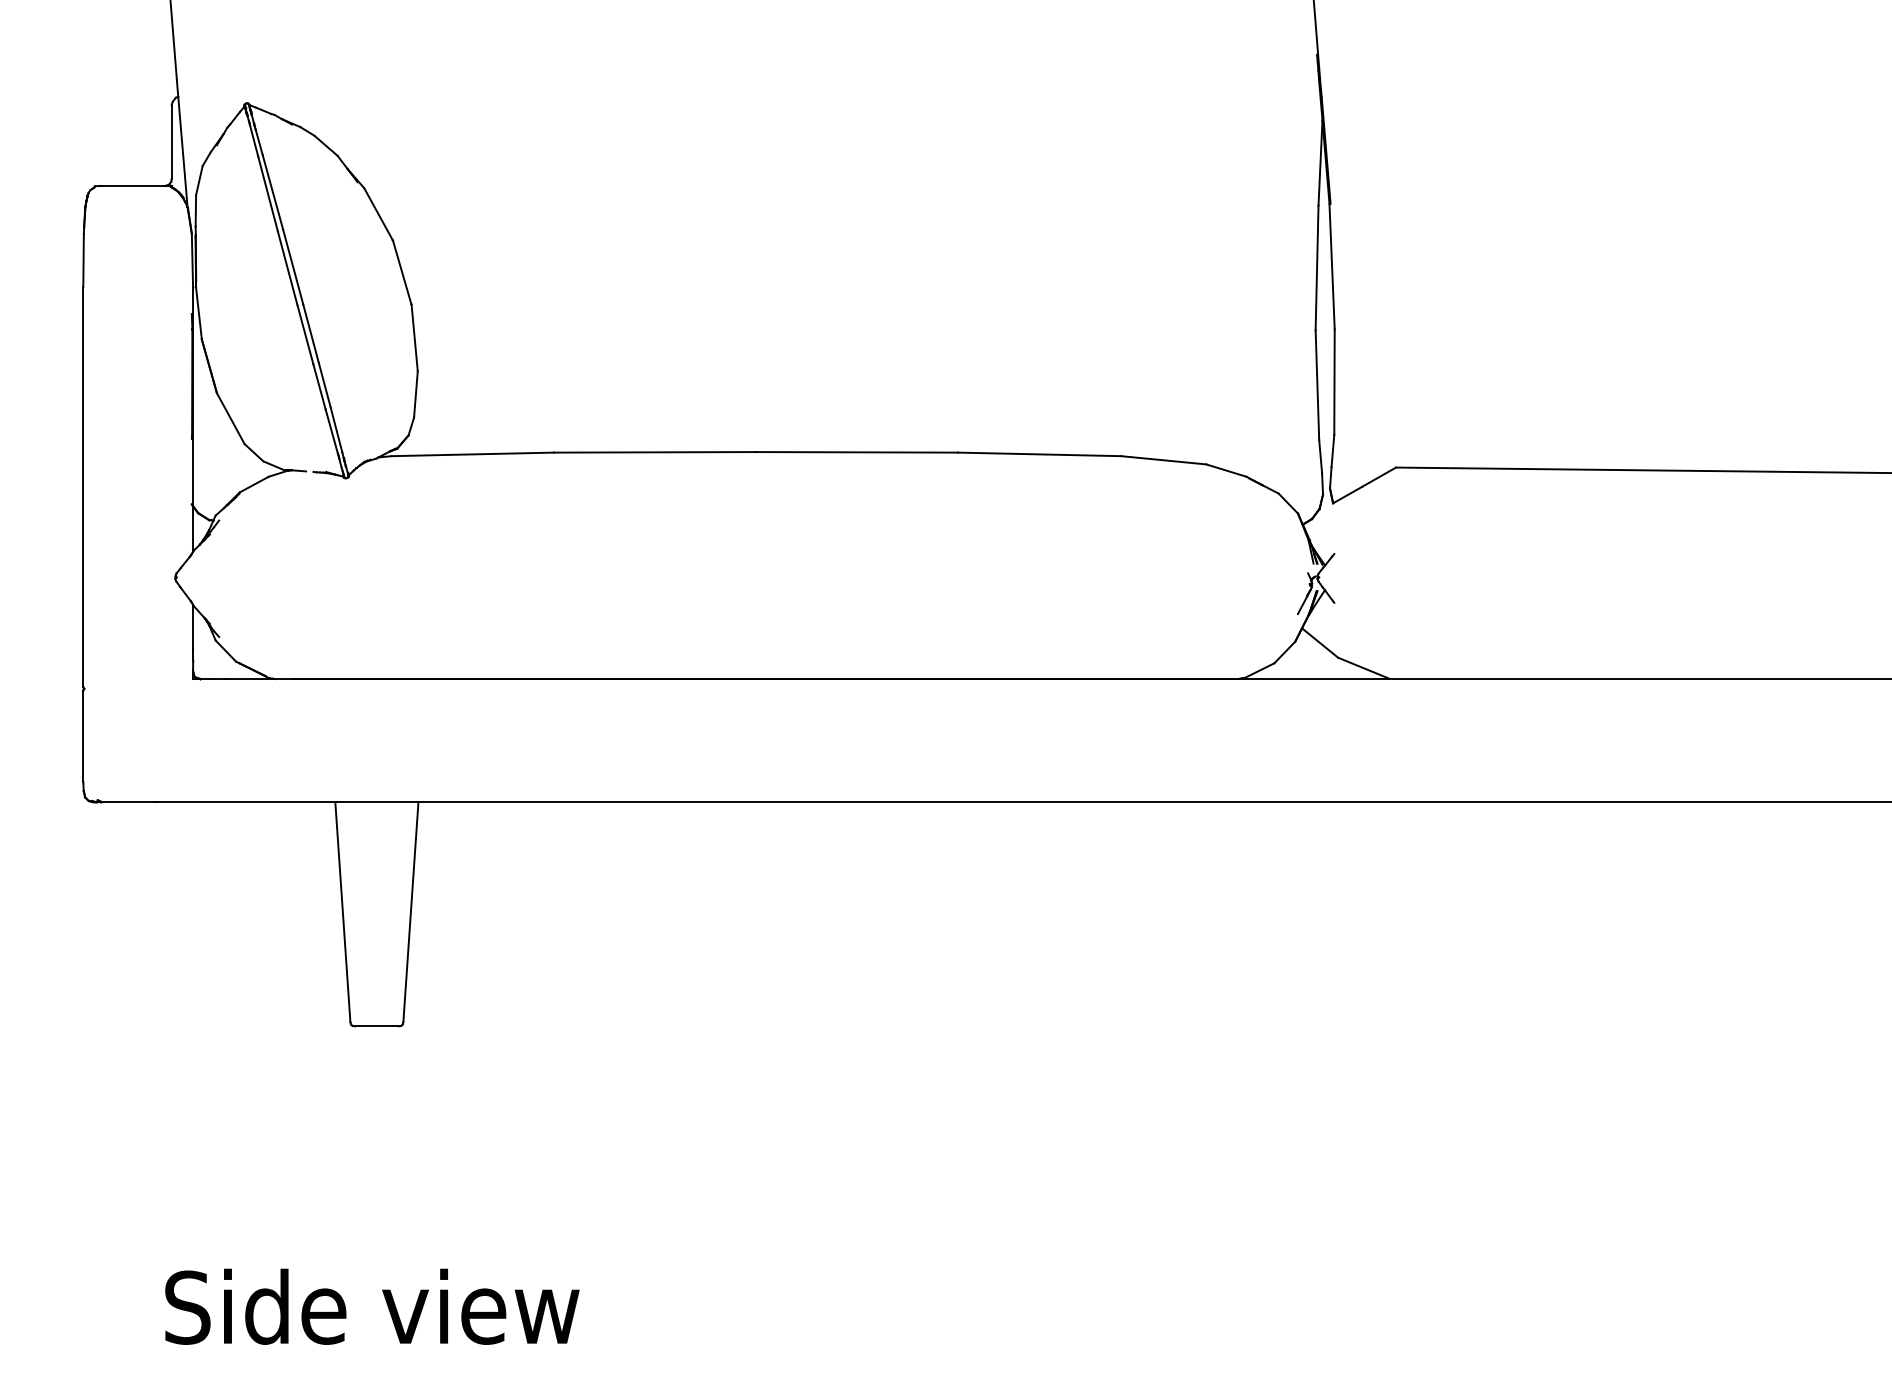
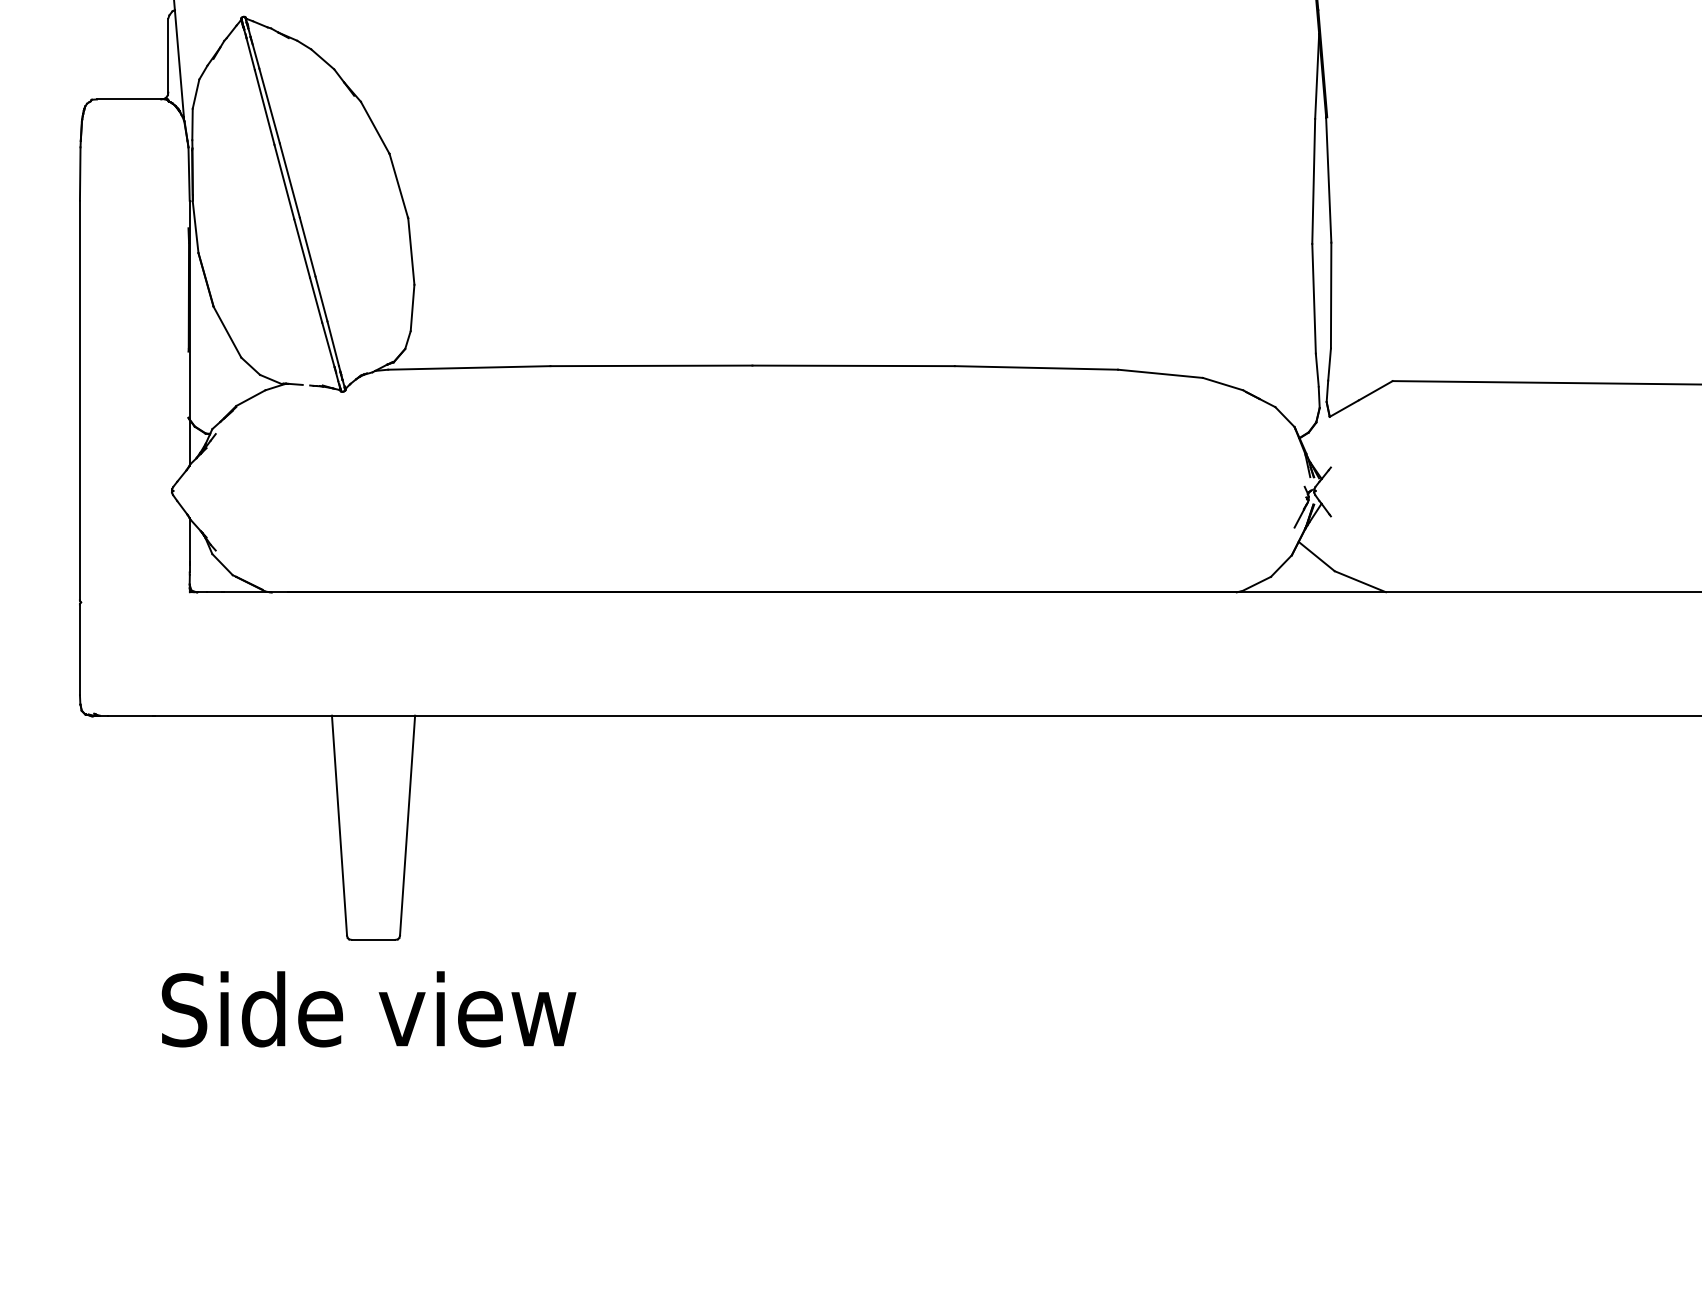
text: (372, 1306) -> (369, 1009), moved

